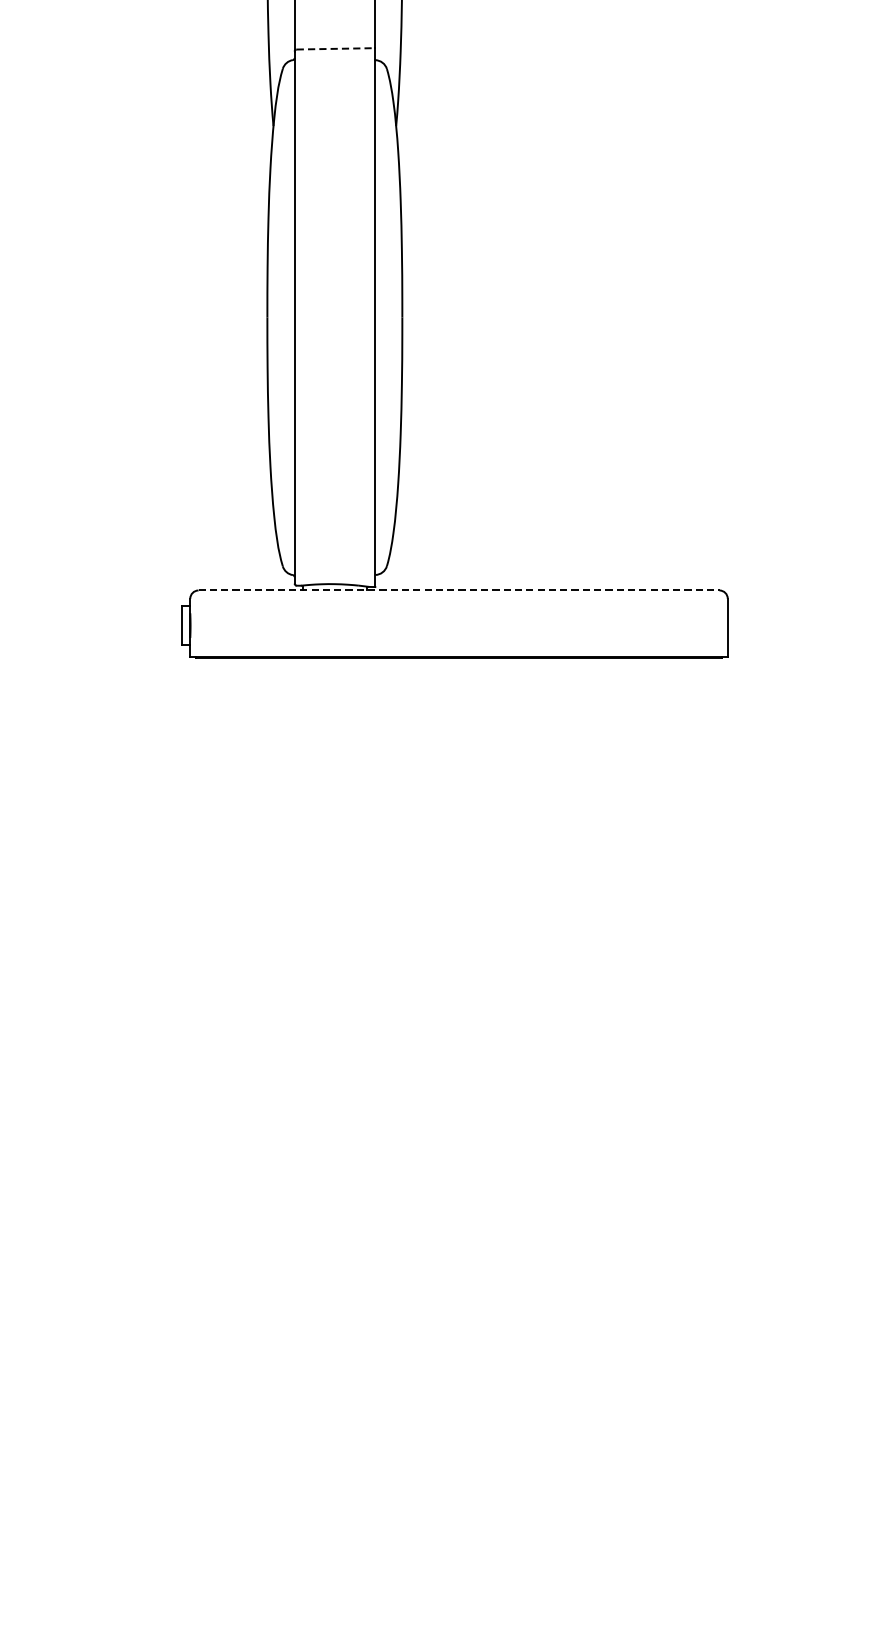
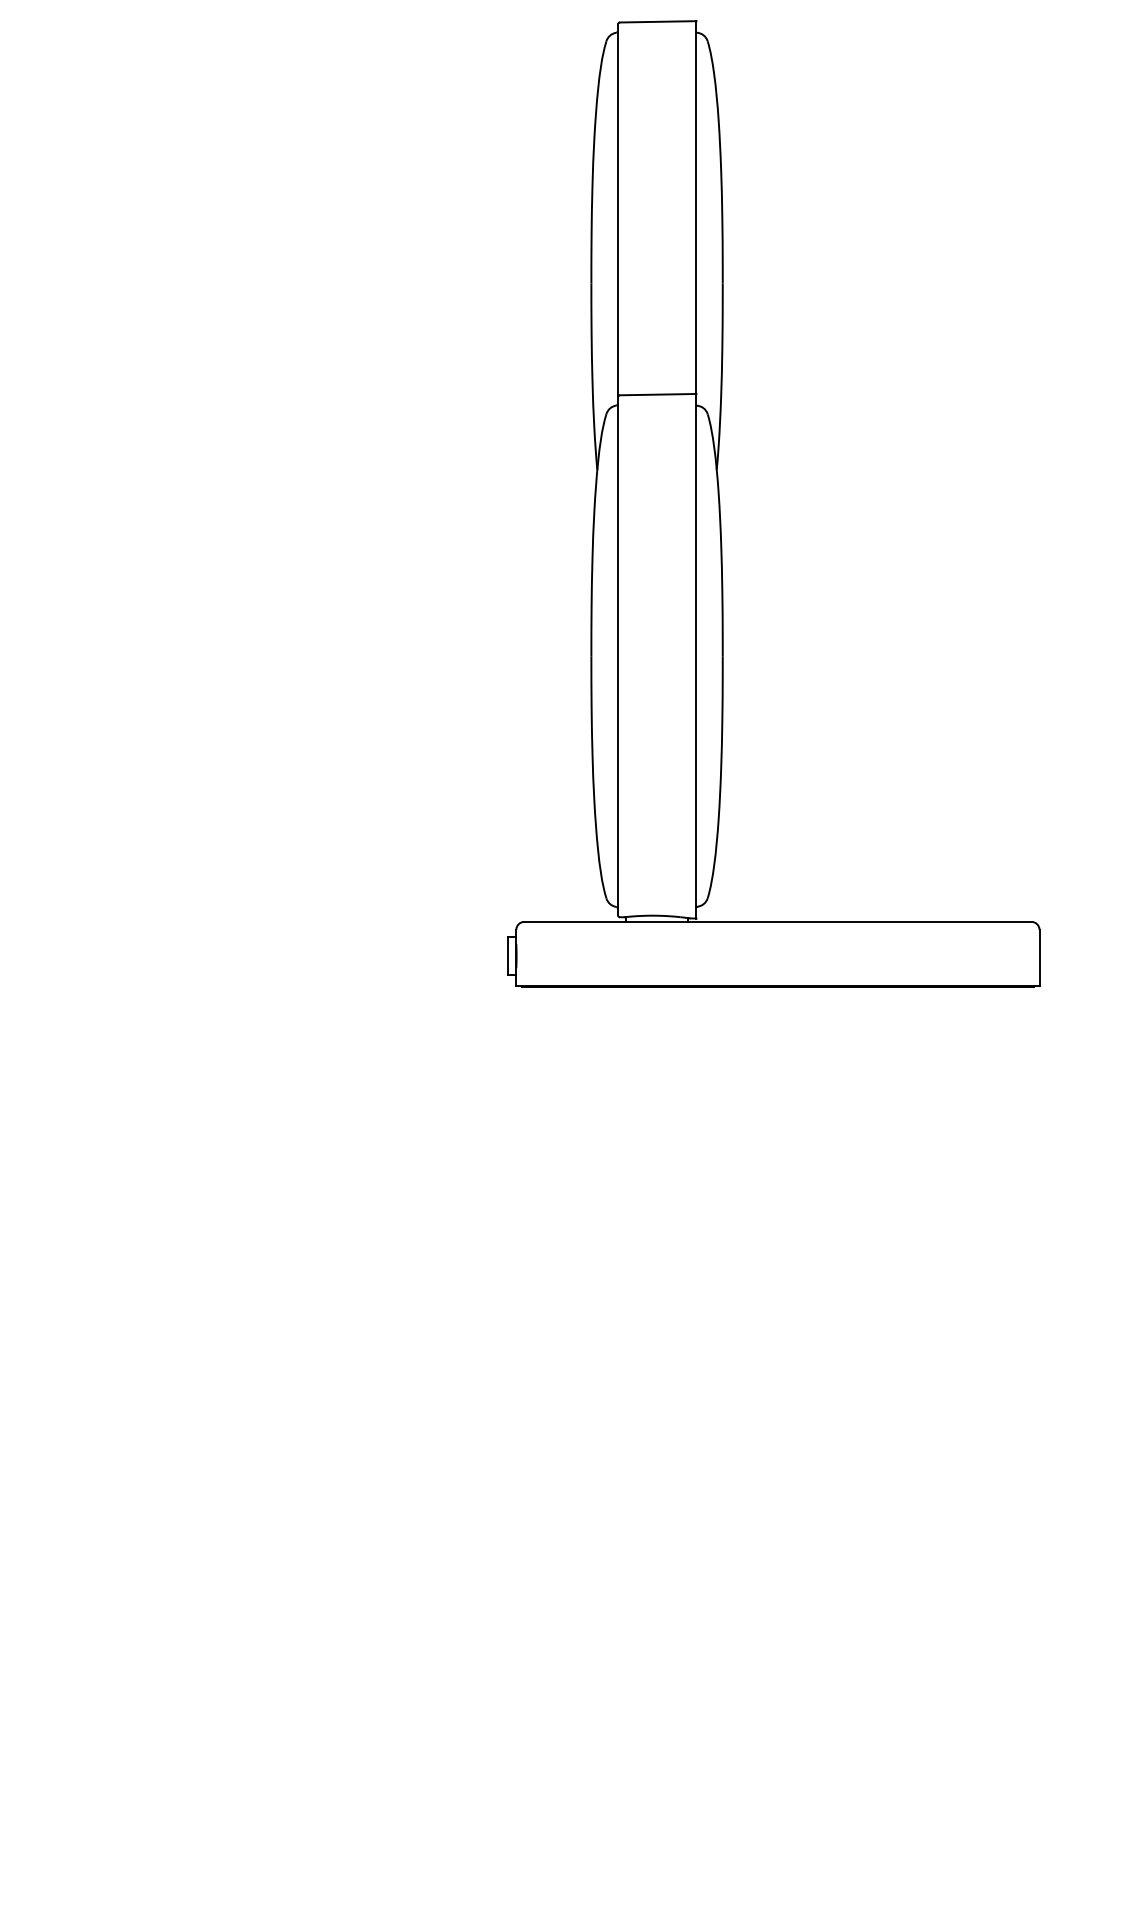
line: (336, 48) -> (658, 394), dashed -> solid
line: (458, 590) -> (777, 921), dashed -> solid

